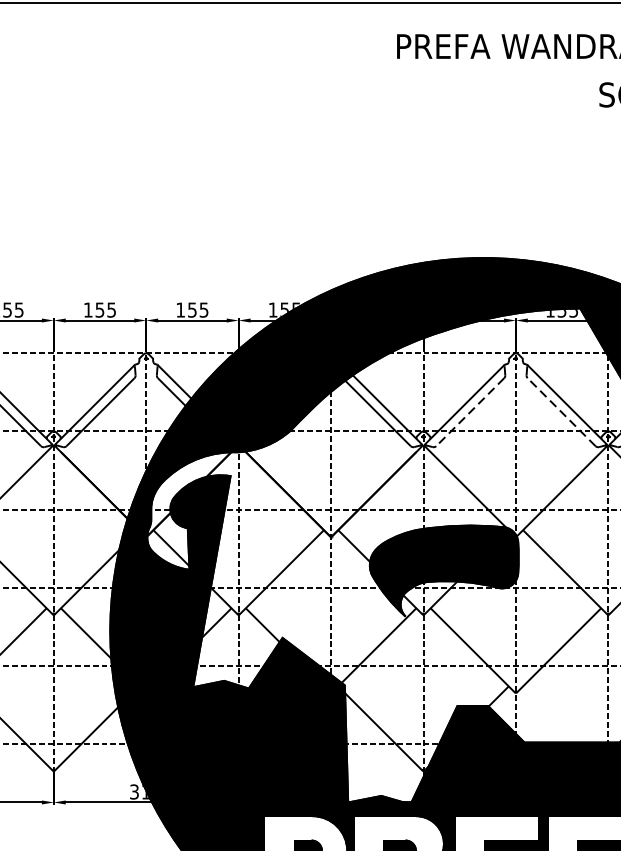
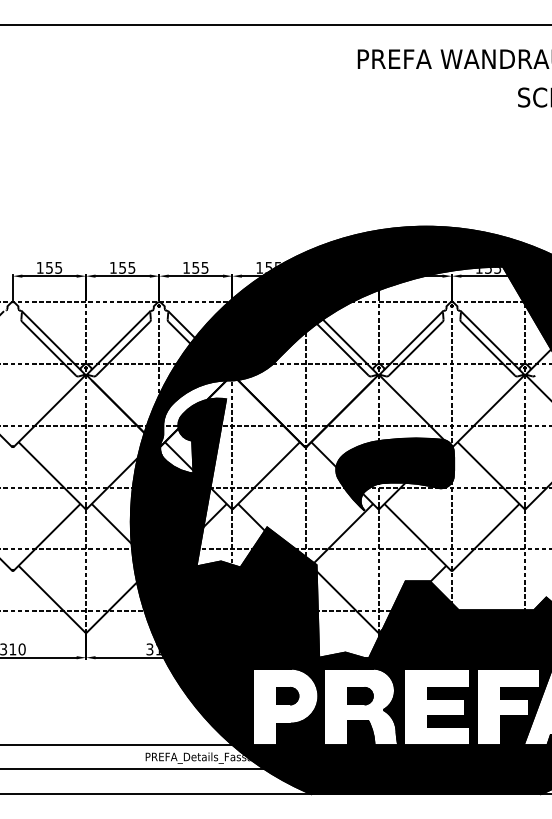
line: (560, 411) -> (487, 348), dashed -> solid
line: (469, 413) -> (415, 349), dashed -> solid

